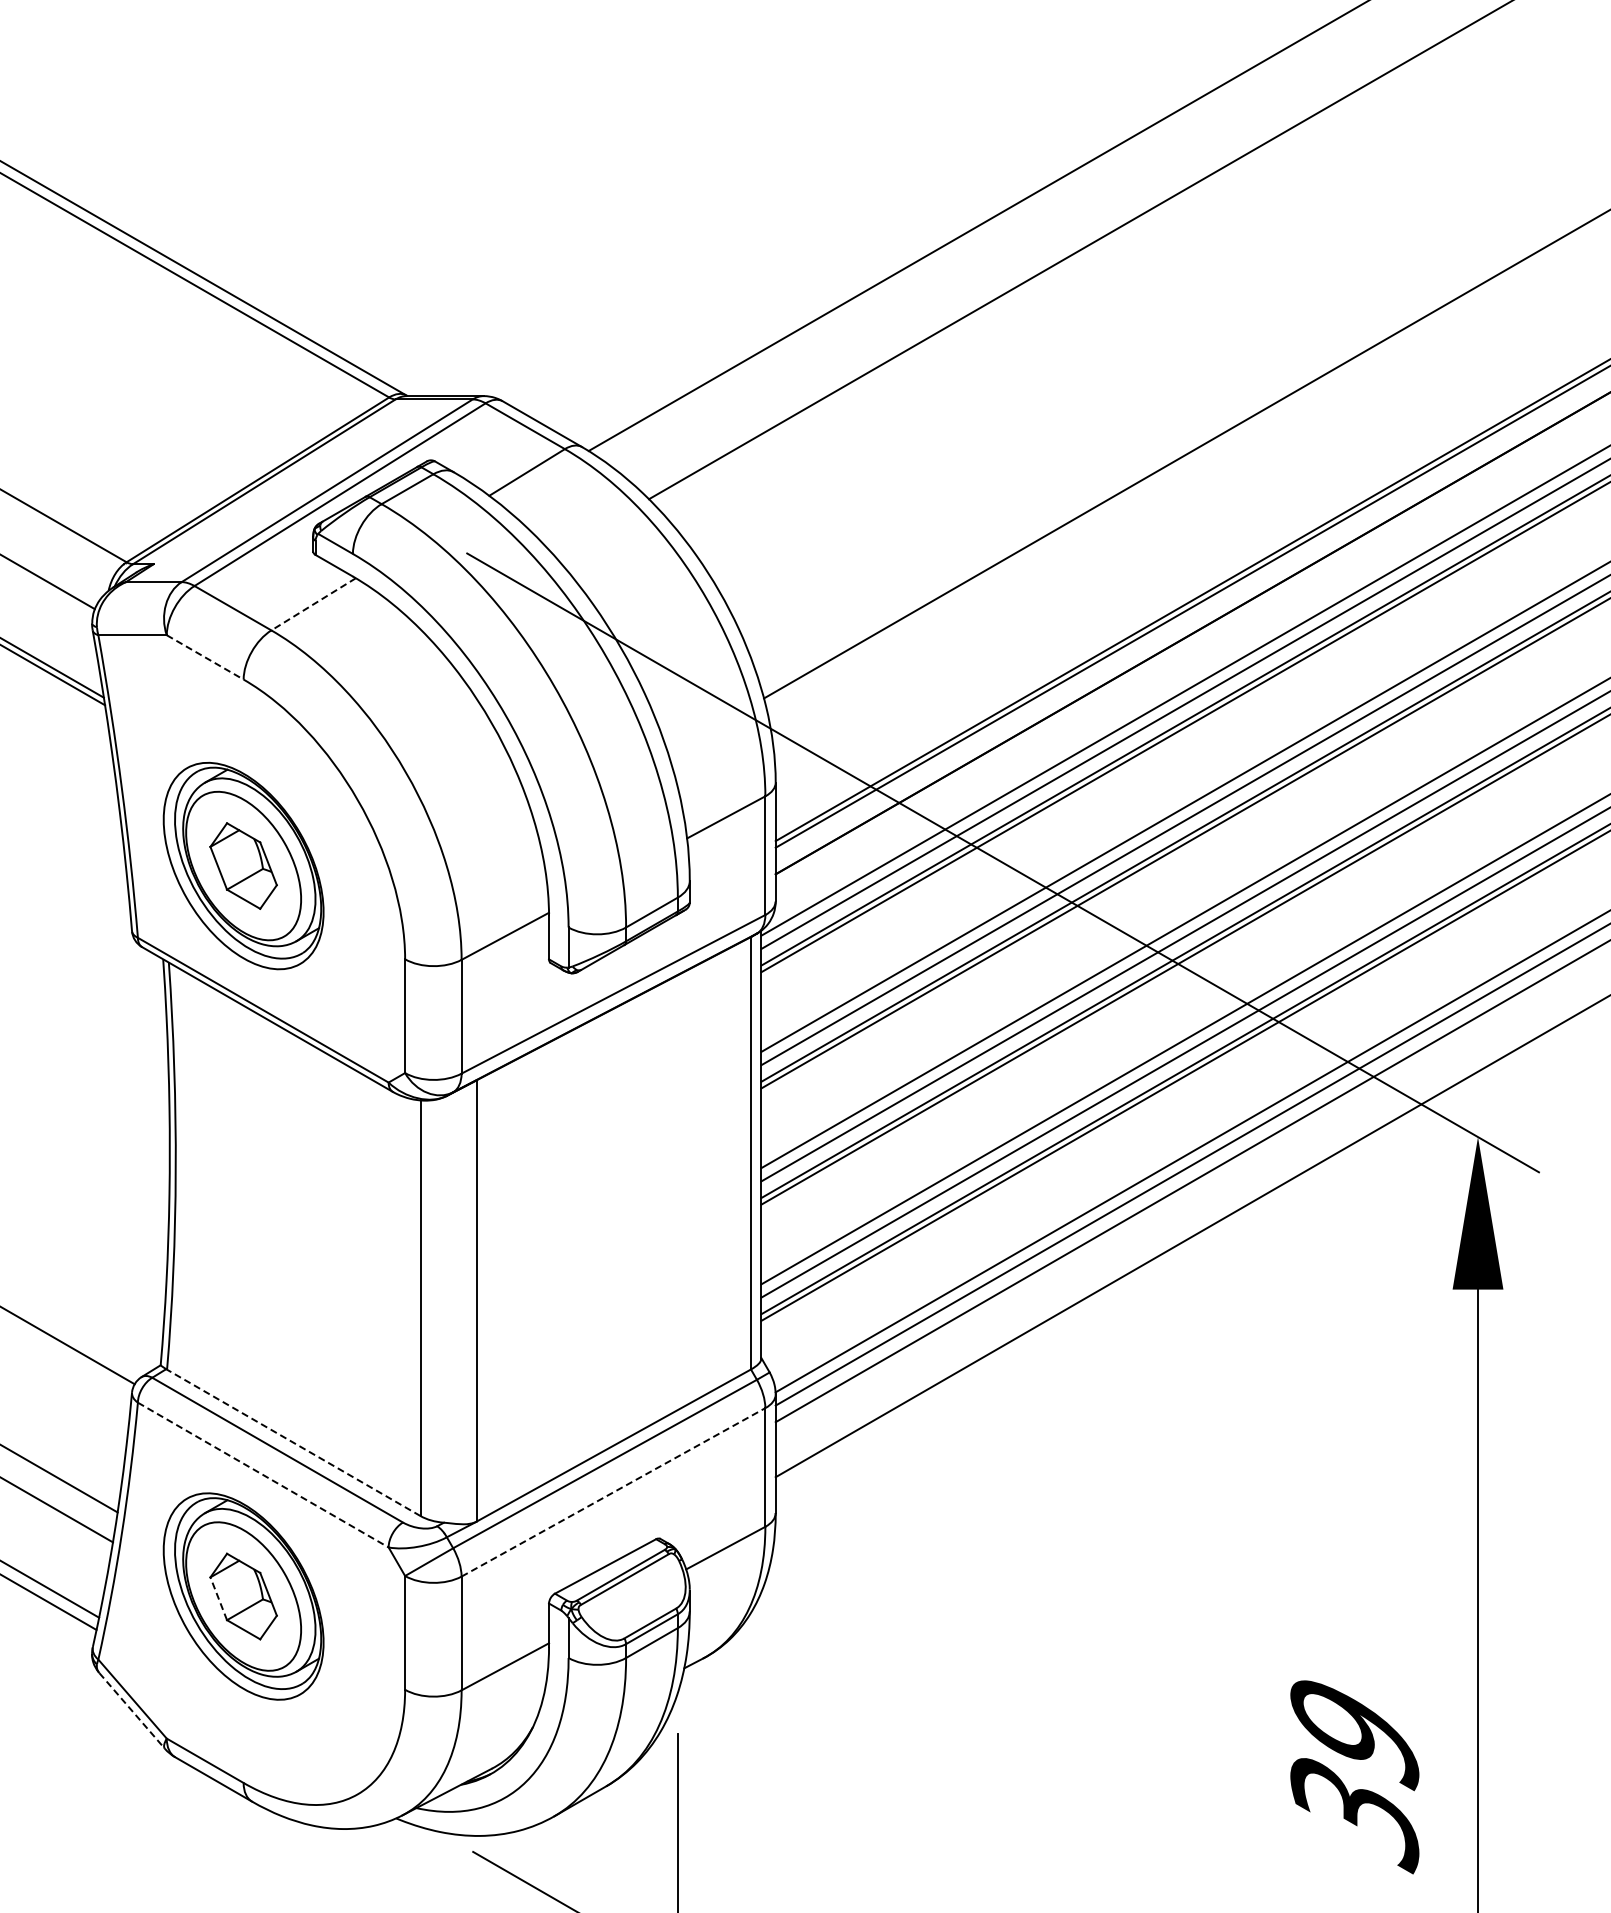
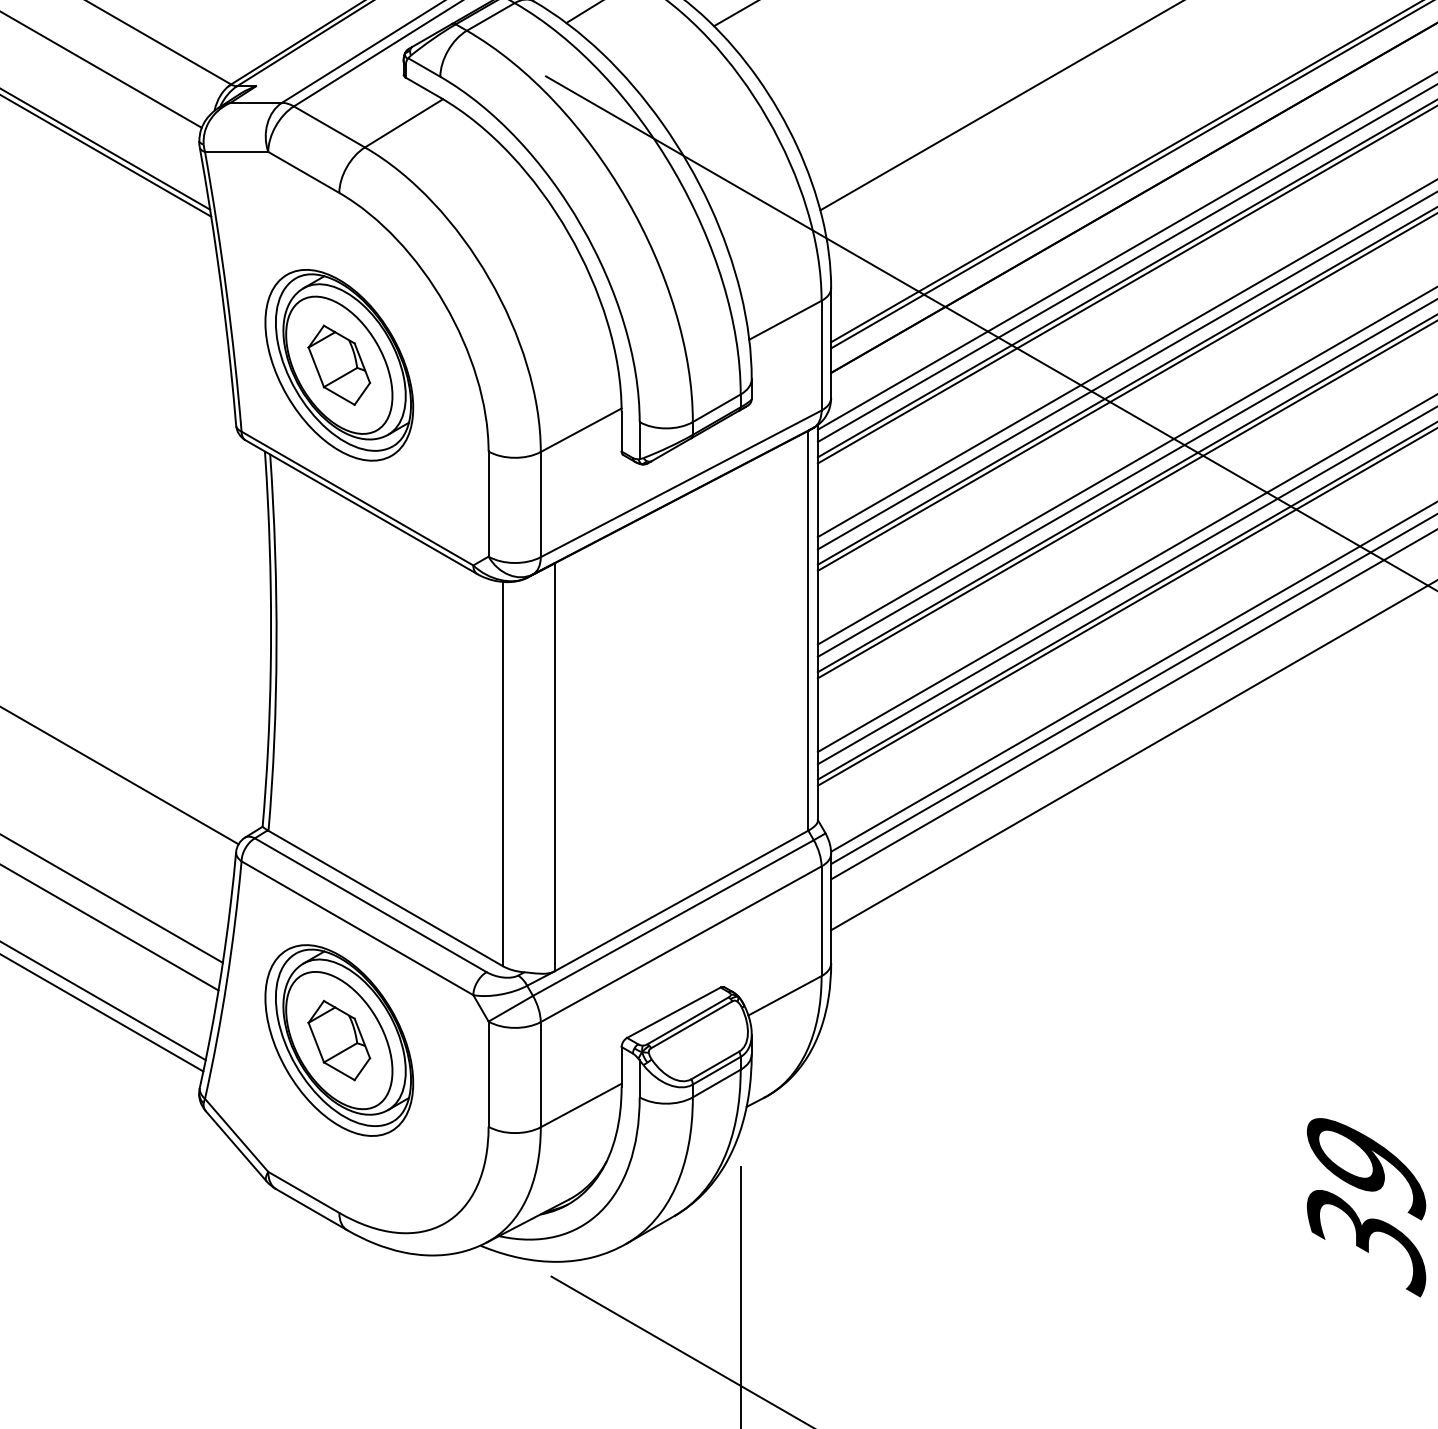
line: (313, 604) -> (403, 123), dashed -> solid
line: (205, 657) -> (304, 172), dashed -> solid
line: (293, 1442) -> (385, 898), dashed -> solid
line: (263, 1475) -> (357, 928), dashed -> solid
line: (613, 1492) -> (681, 944), dashed -> solid
line: (218, 1598) -> (316, 1042), dashed -> solid
line: (132, 1710) -> (236, 1145), dashed -> solid

